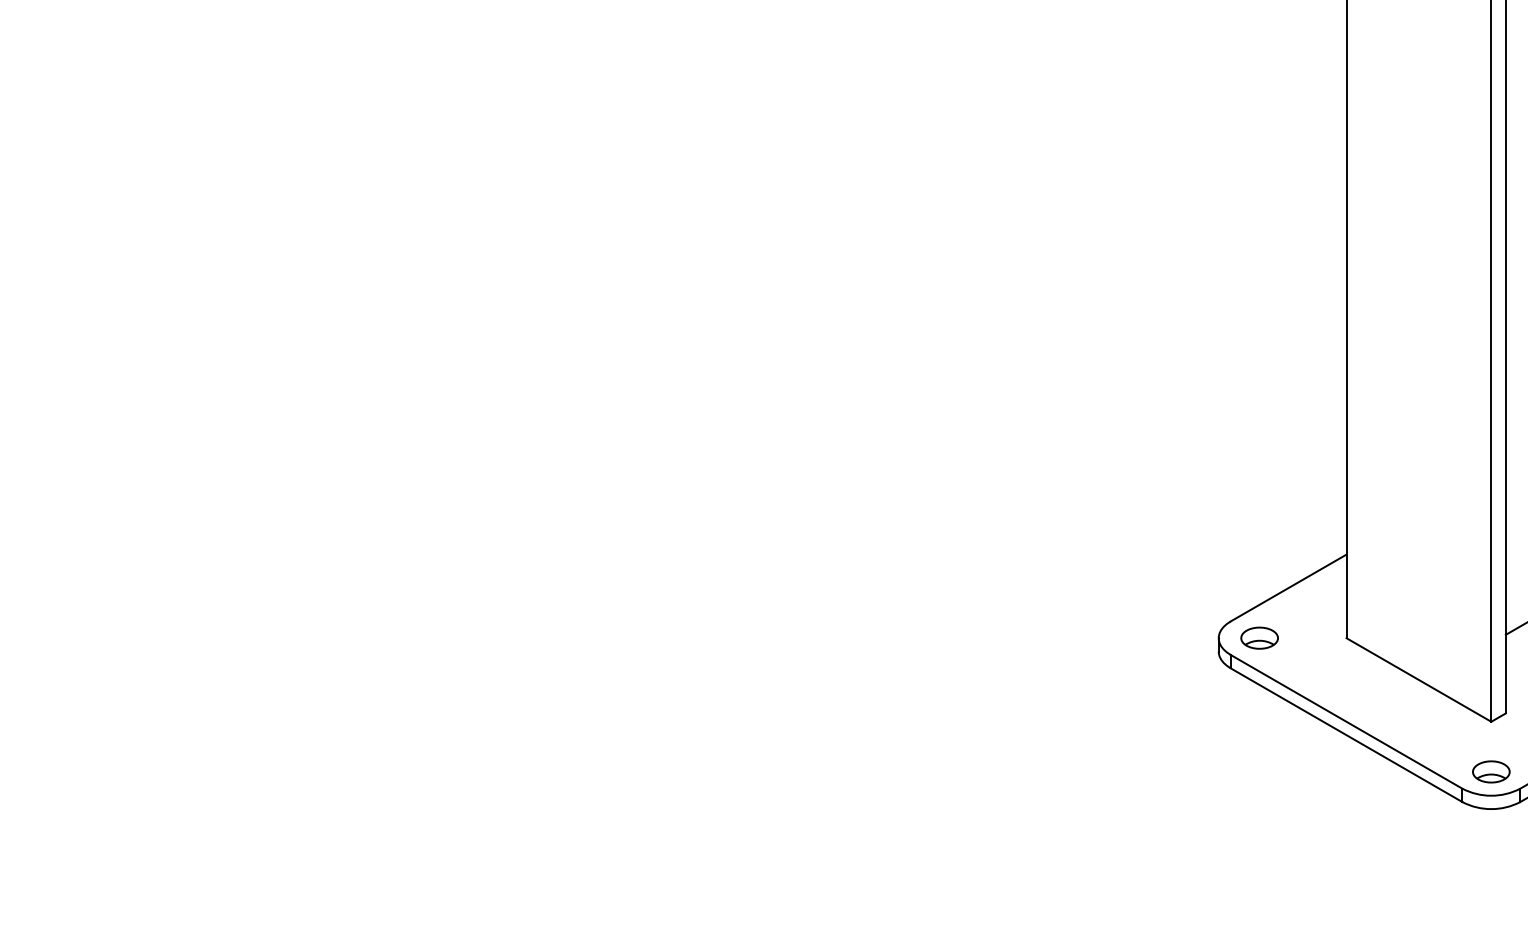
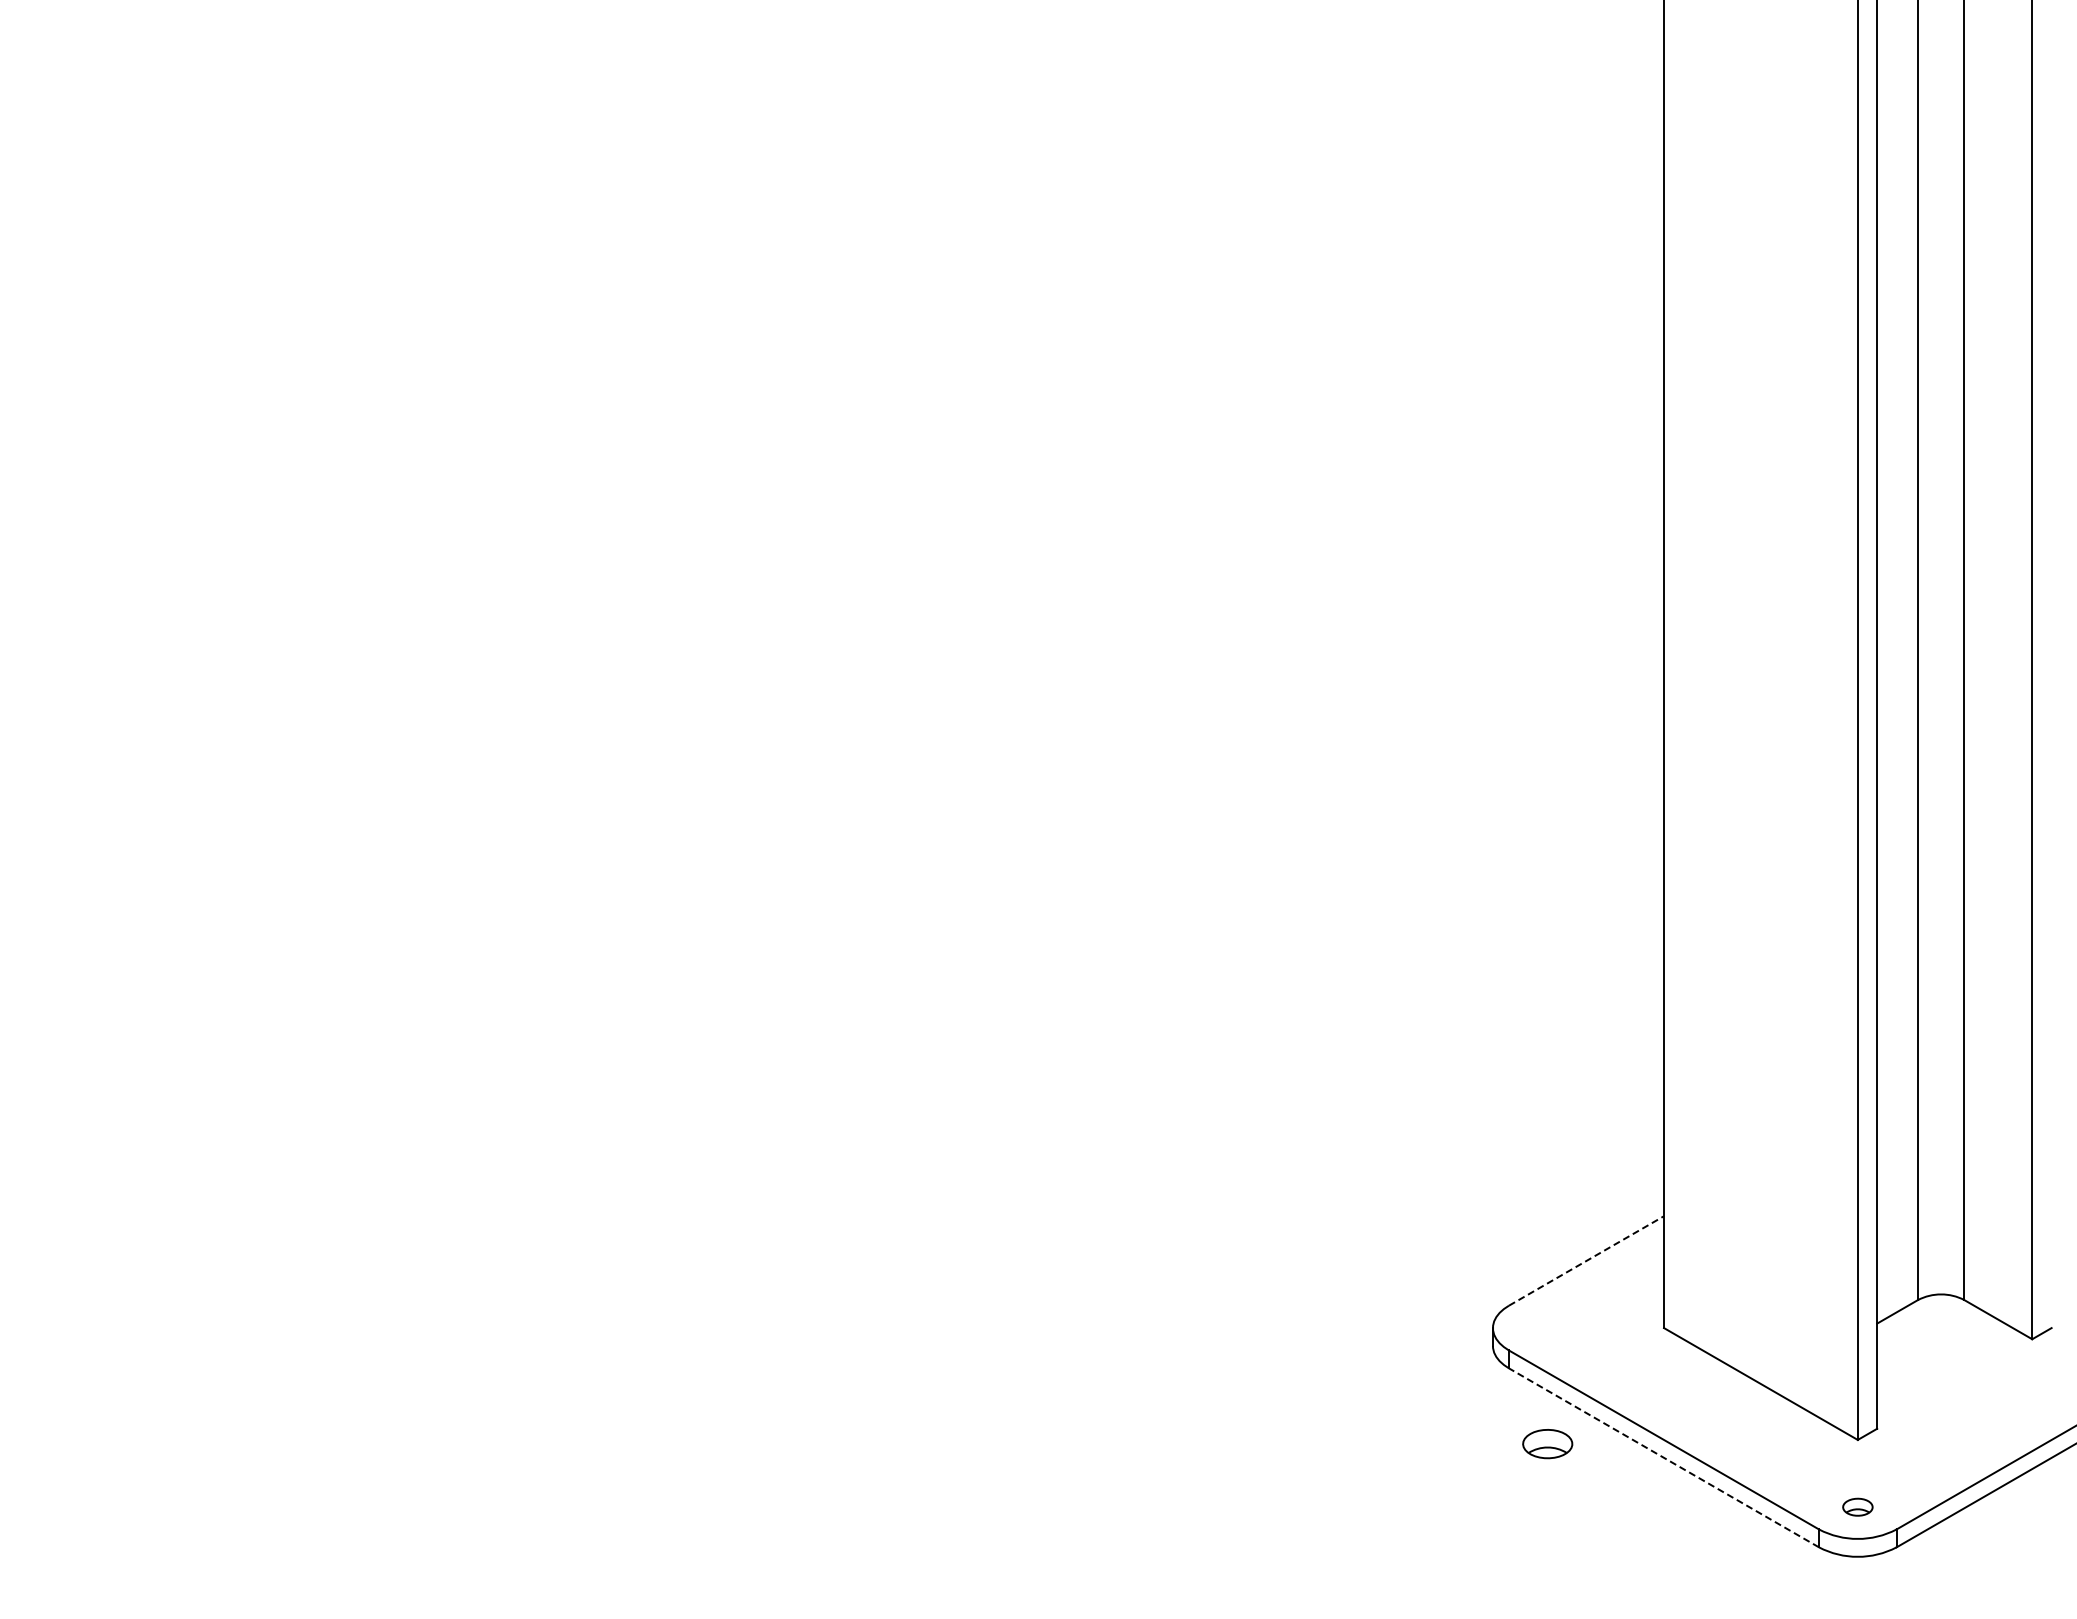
line: (1288, 587) -> (1586, 1260), solid -> dashed
part: (1259, 638) -> (1547, 1444), moved
line: (1346, 734) -> (1663, 1457), solid -> dashed
part: (1491, 772) -> (1857, 1507), size x0.6

